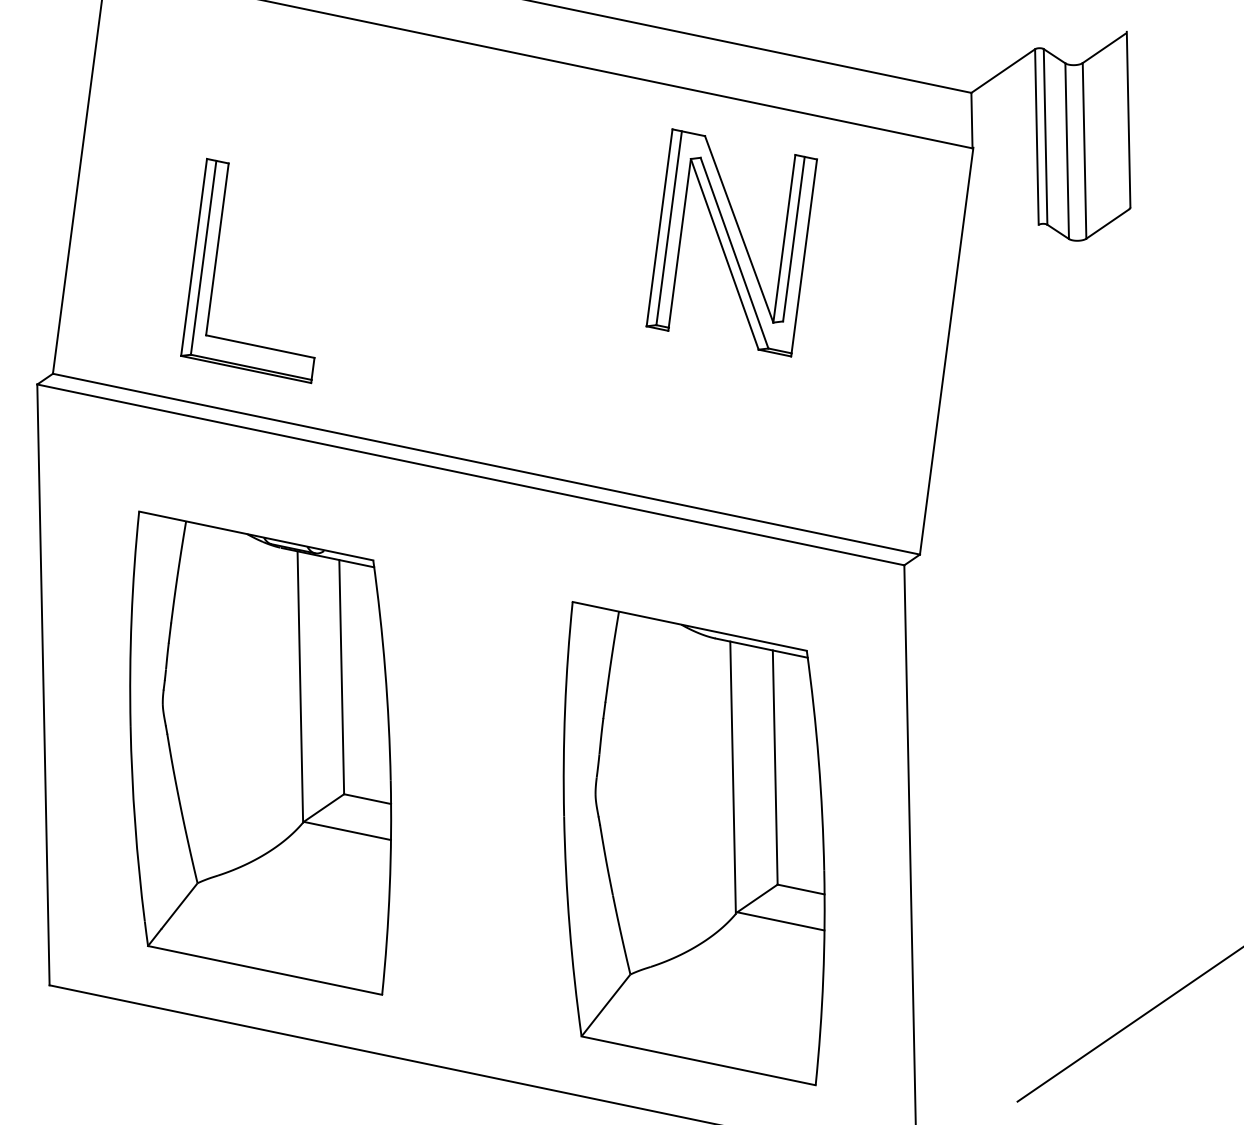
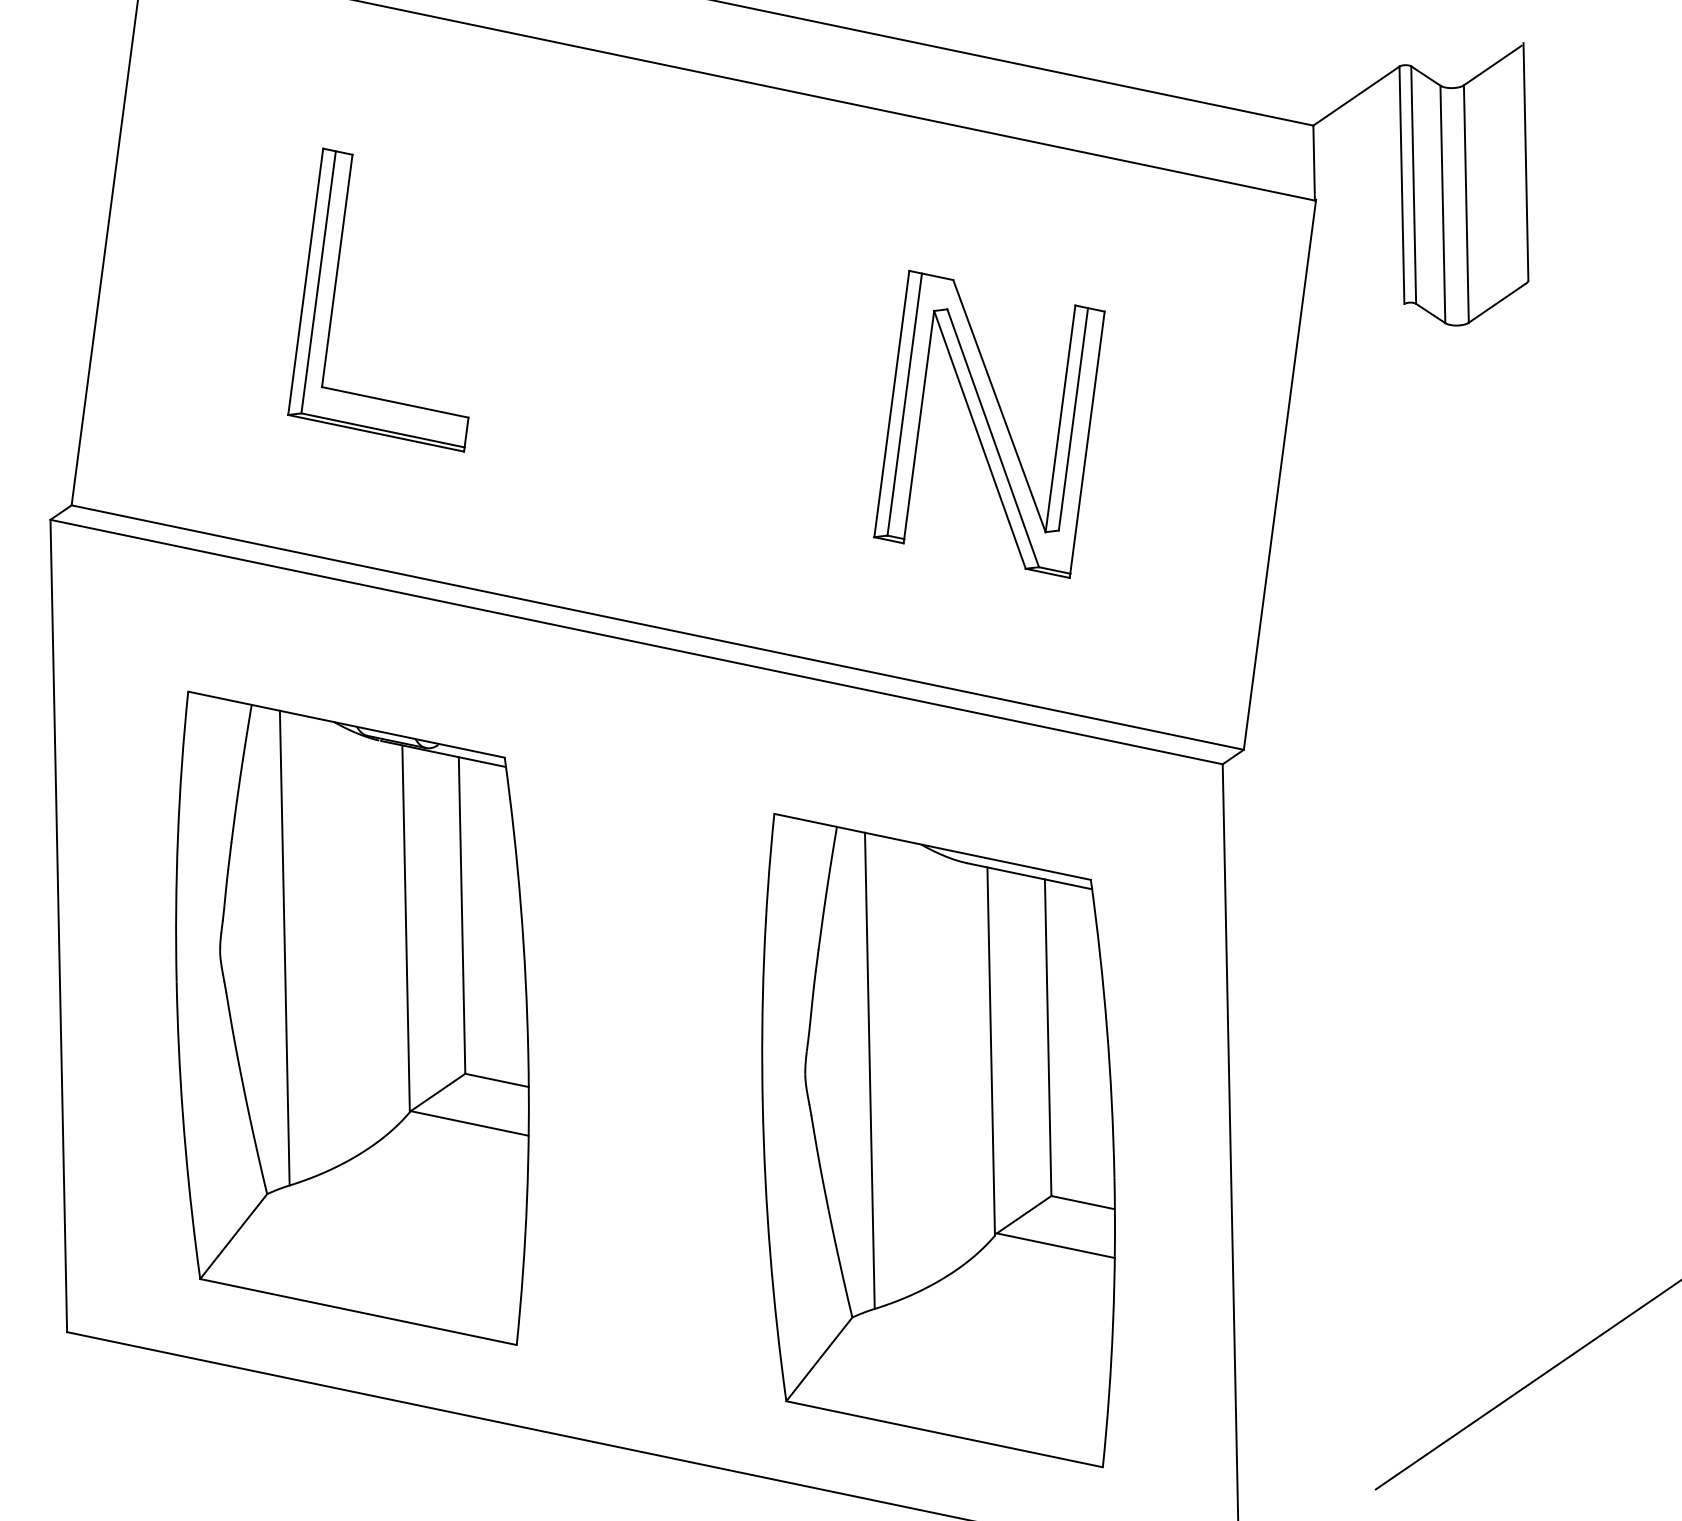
part: (731, 242) -> (989, 423), moved
part: (216, 266) -> (336, 294), moved
line: (210, 700) -> (284, 947), added
line: (642, 791) -> (868, 1070), added

